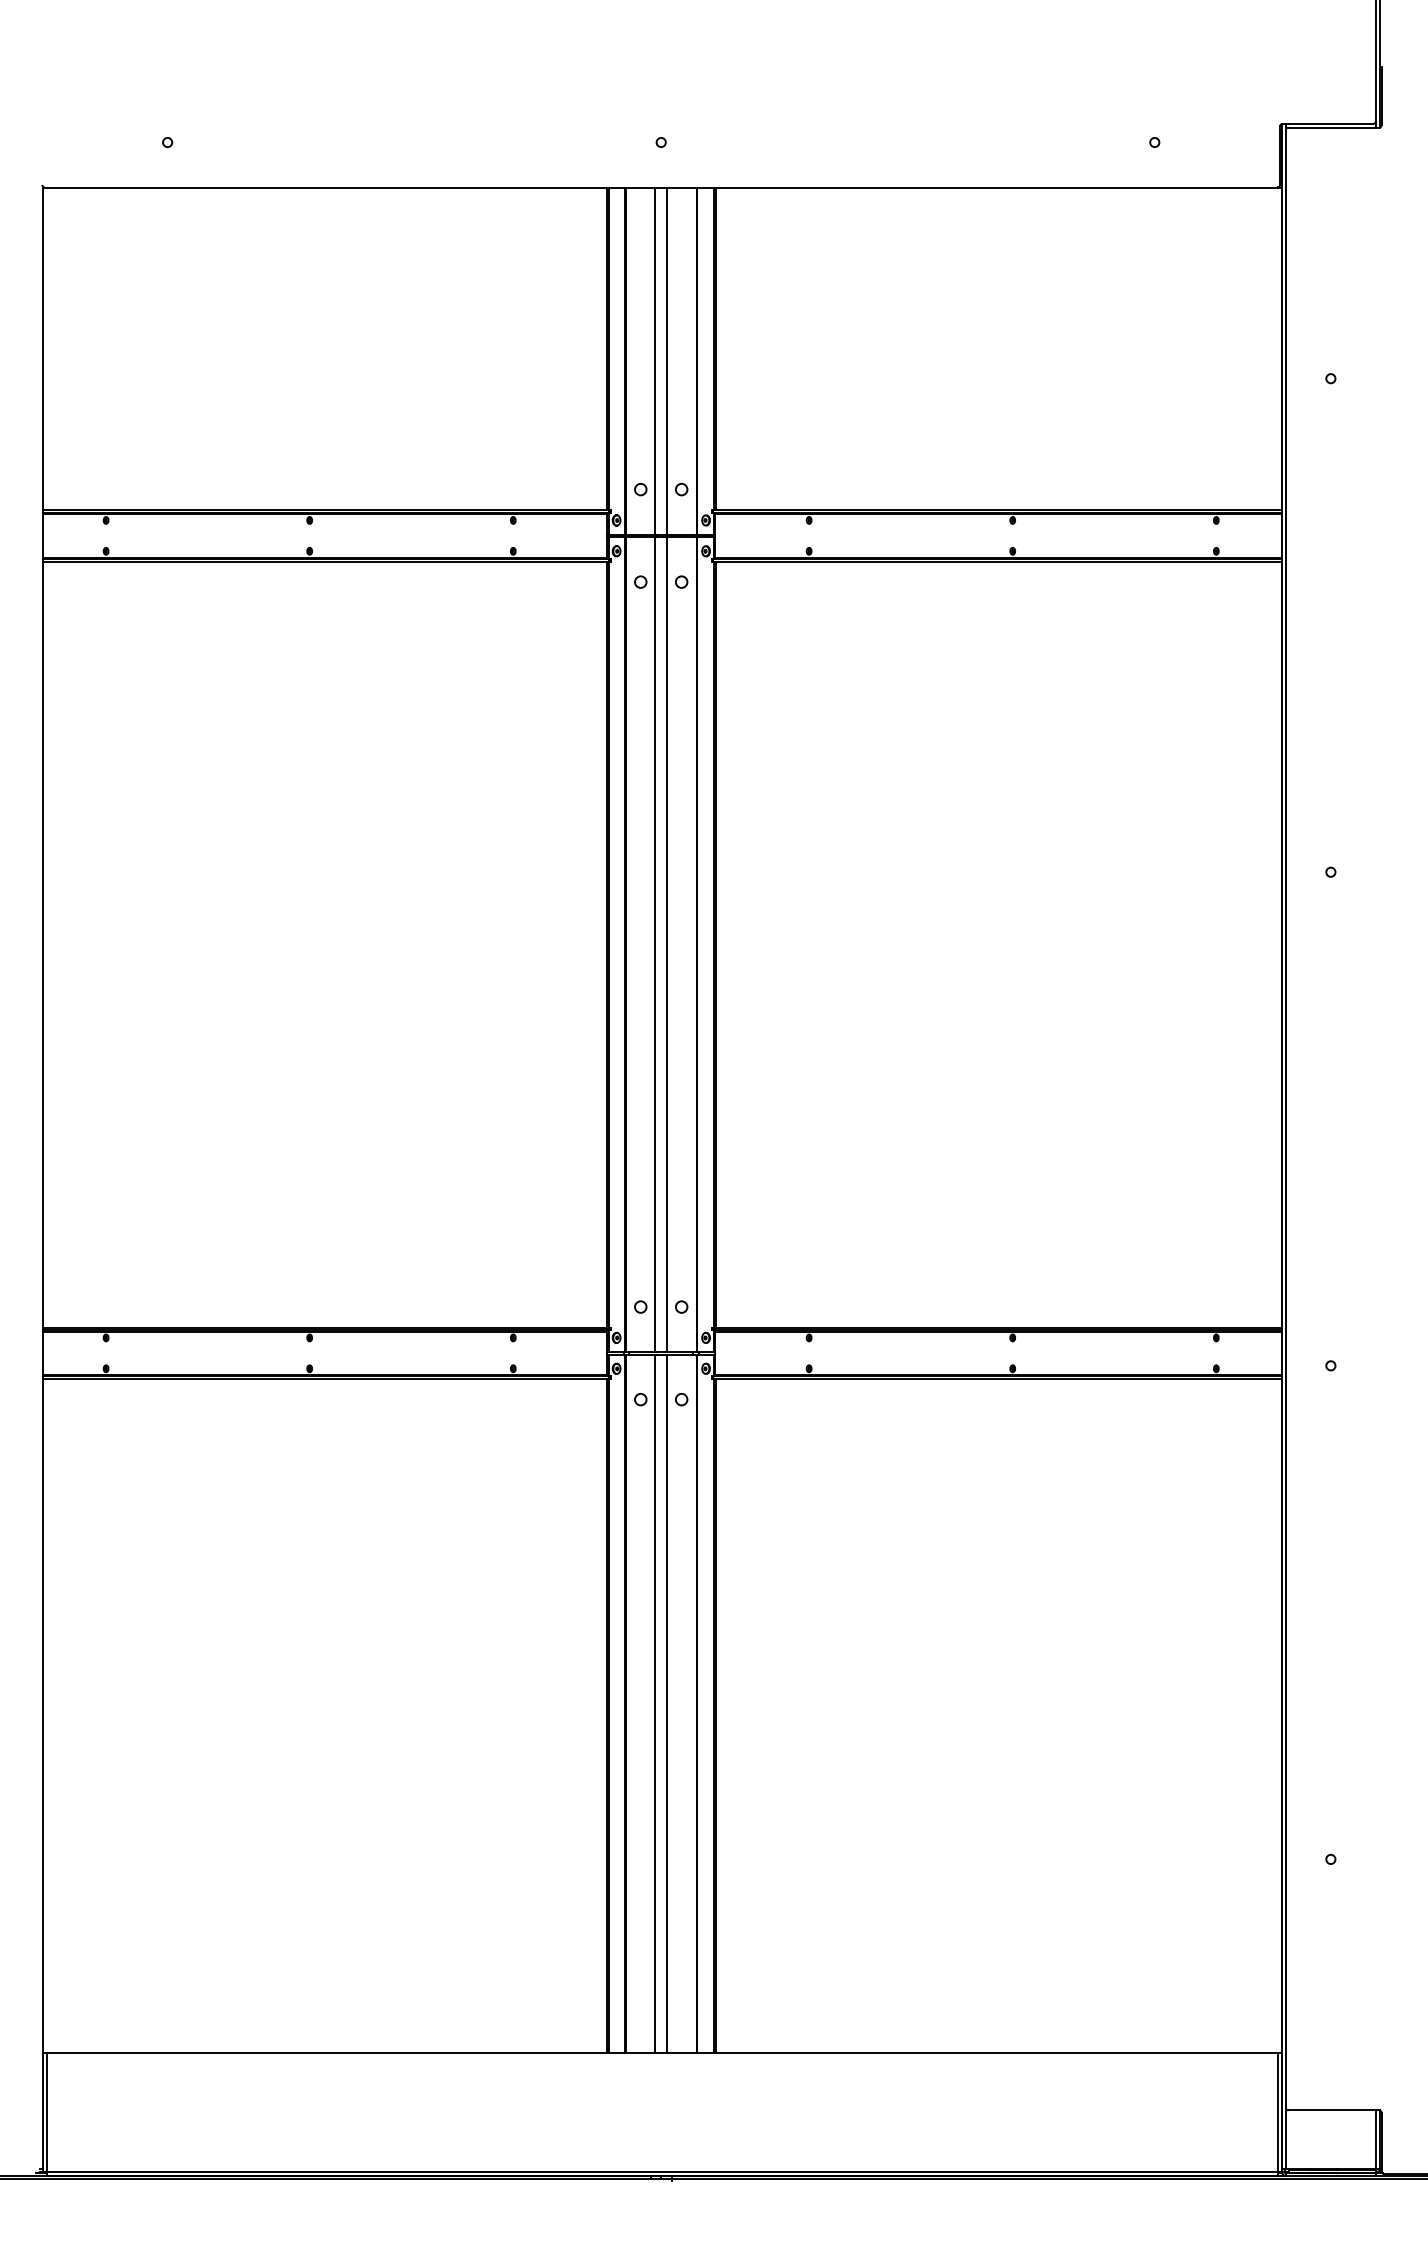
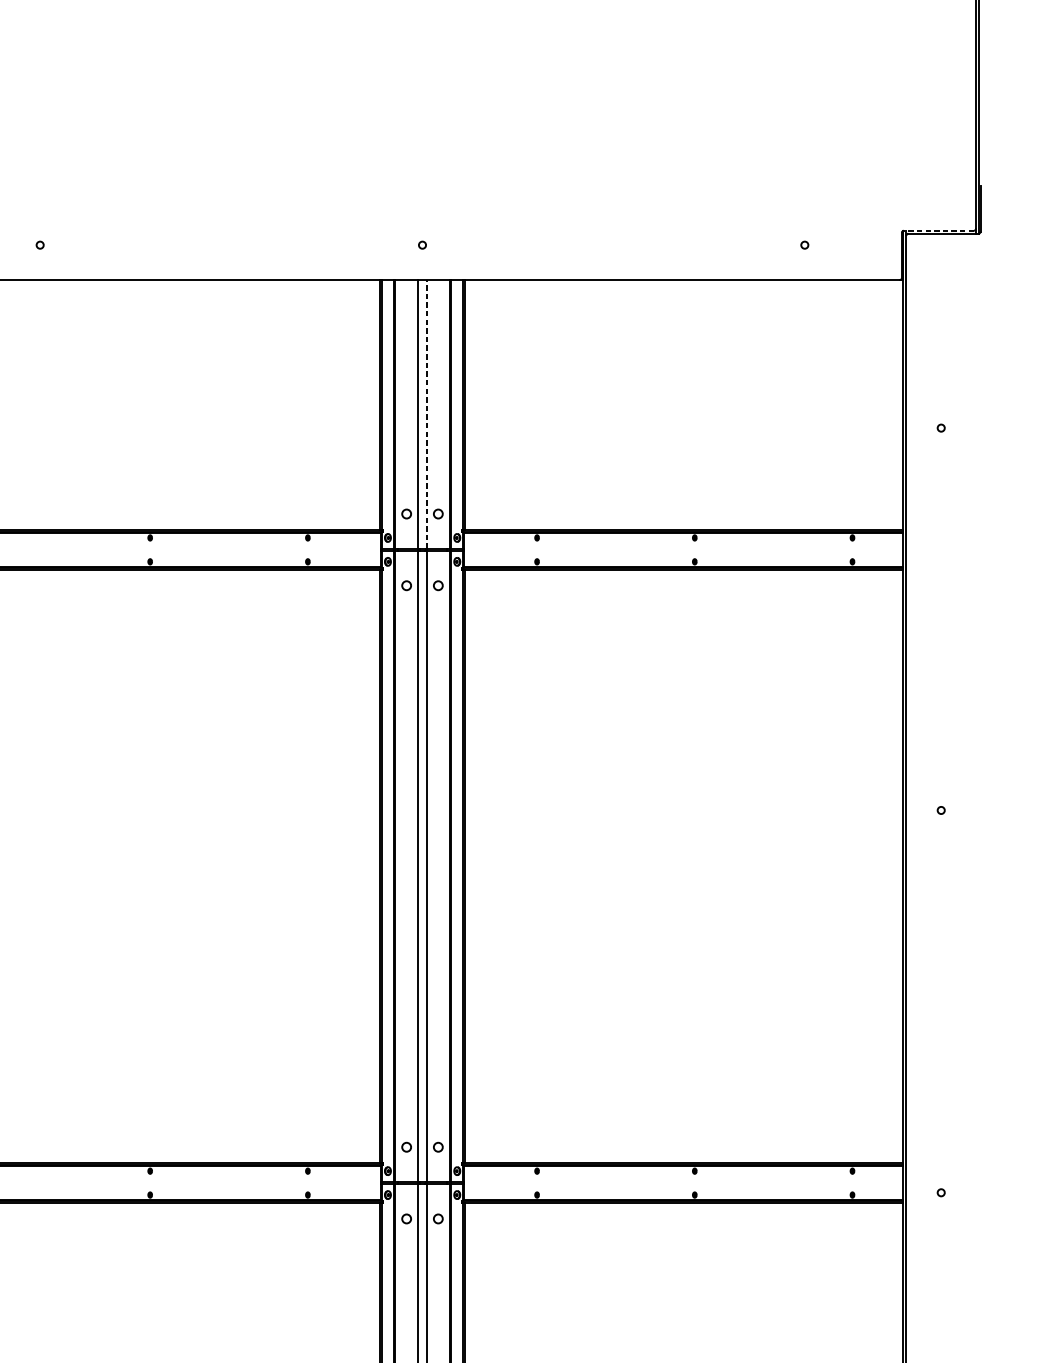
line: (1327, 123) -> (938, 230), solid -> dashed
line: (666, 361) -> (426, 414), solid -> dashed

